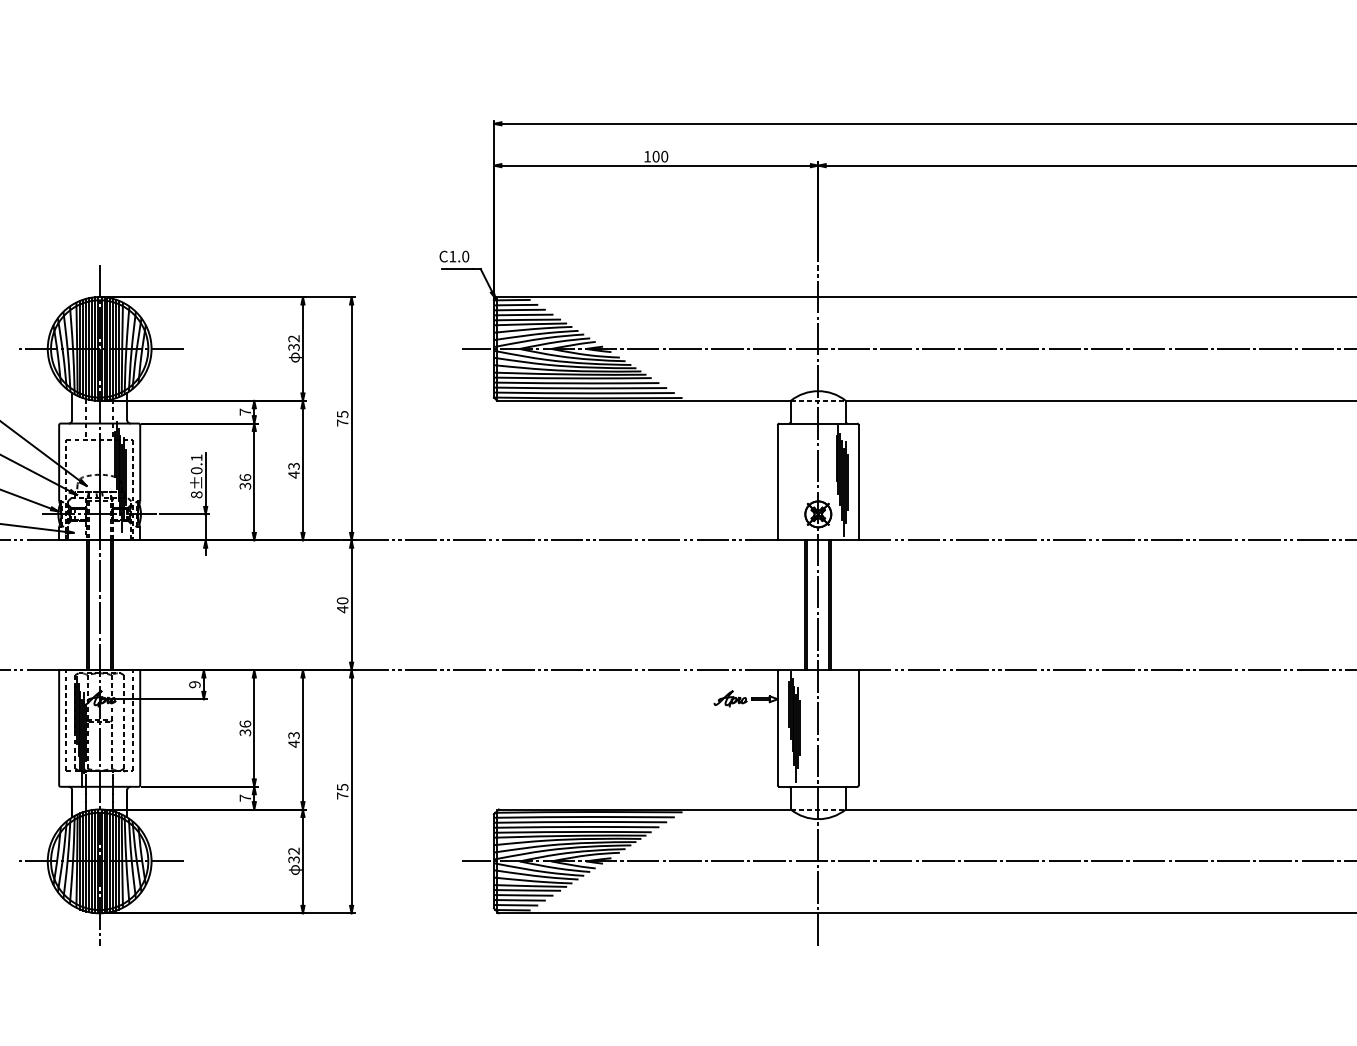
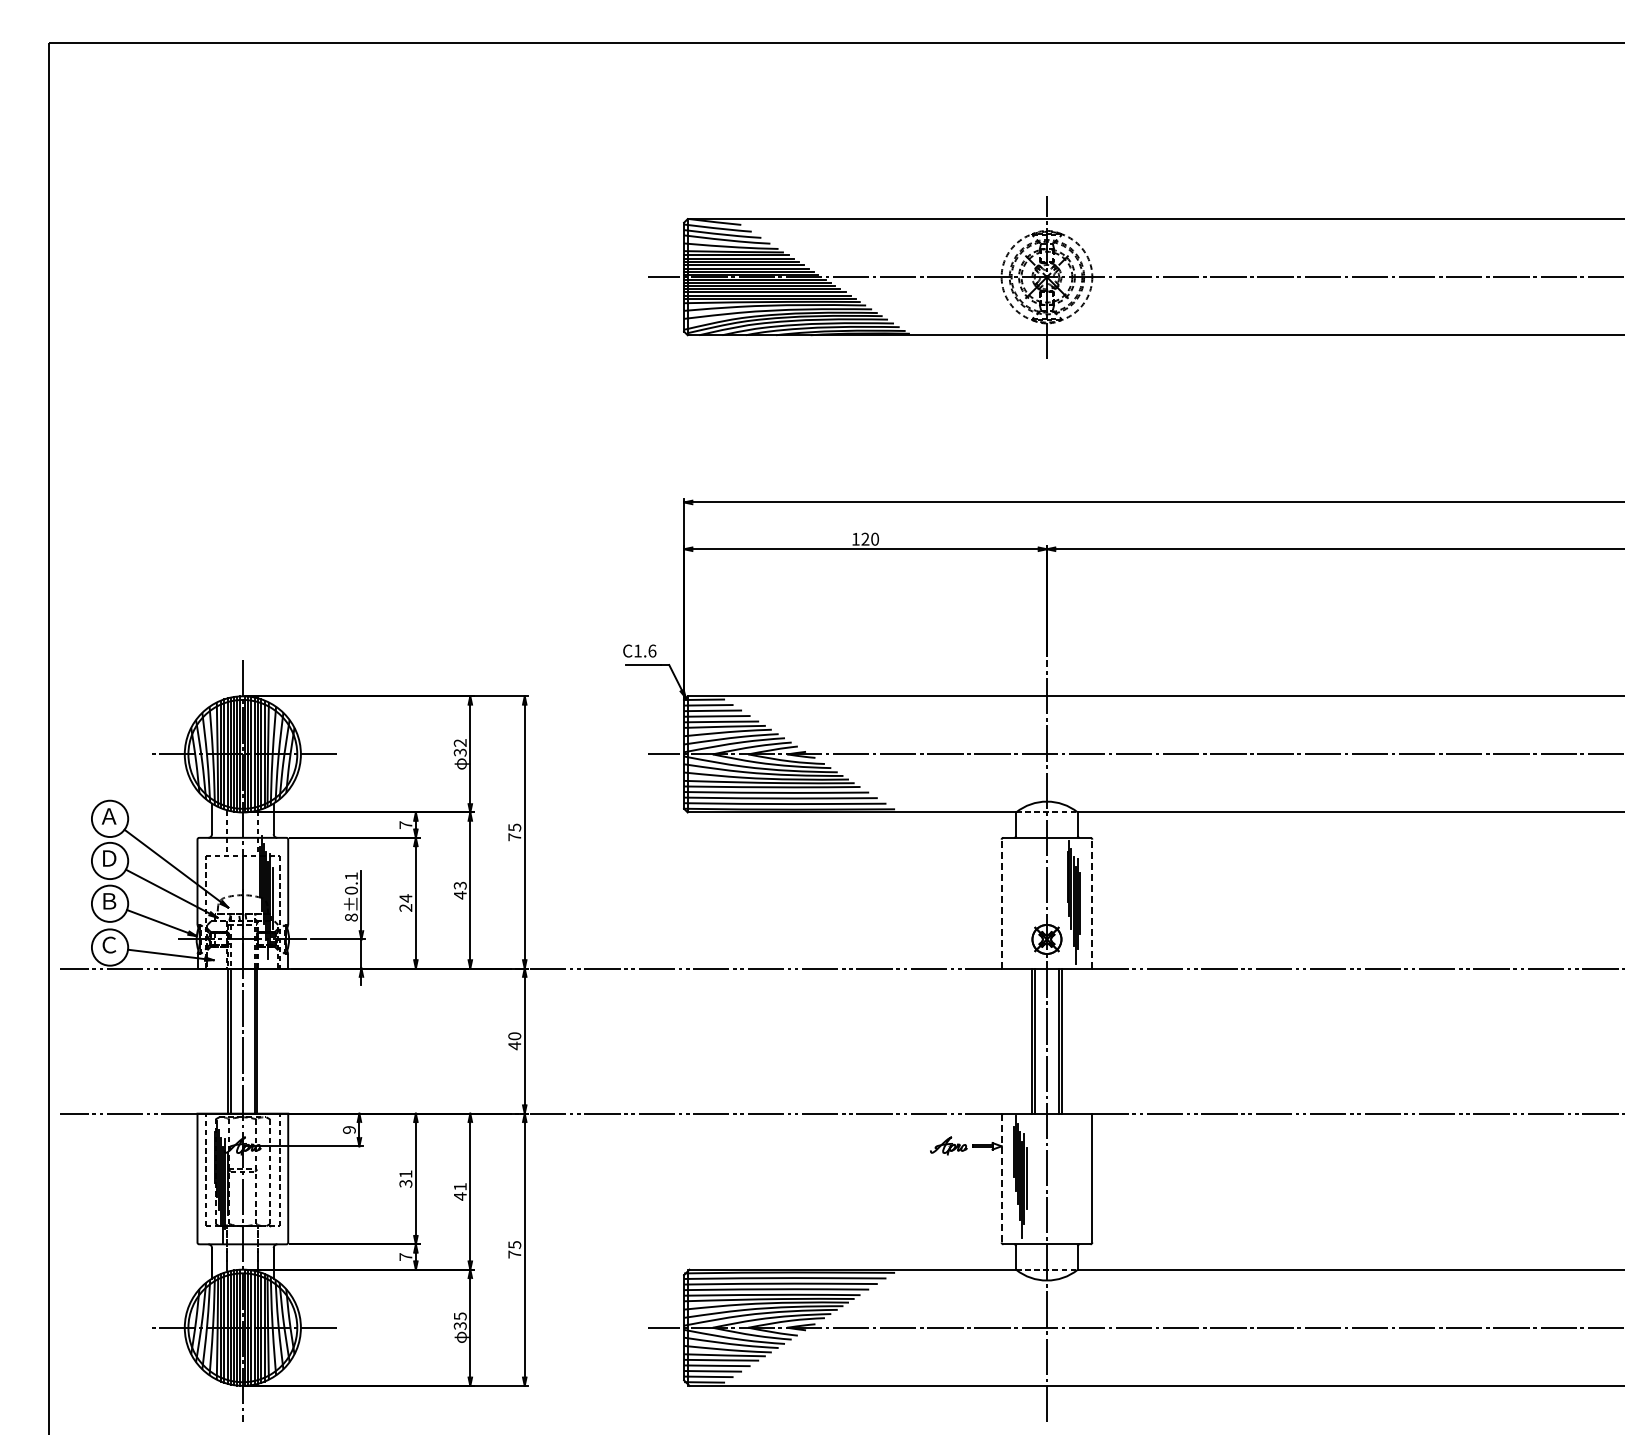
text: (656, 156) -> (865, 538), 100 -> 120
text: (465, 256) -> (652, 650), C1.0 -> C1.6
text: (245, 481) -> (405, 902), 36 -> 24
line: (777, 482) -> (1001, 903), solid -> dashed
line: (859, 482) -> (1092, 903), solid -> dashed
text: (245, 723) -> (405, 1173), 36 -> 31
line: (777, 727) -> (1001, 1178), solid -> dashed
text: (293, 735) -> (459, 1186), 43 -> 41
text: (293, 851) -> (459, 1316), 32 -> 35

